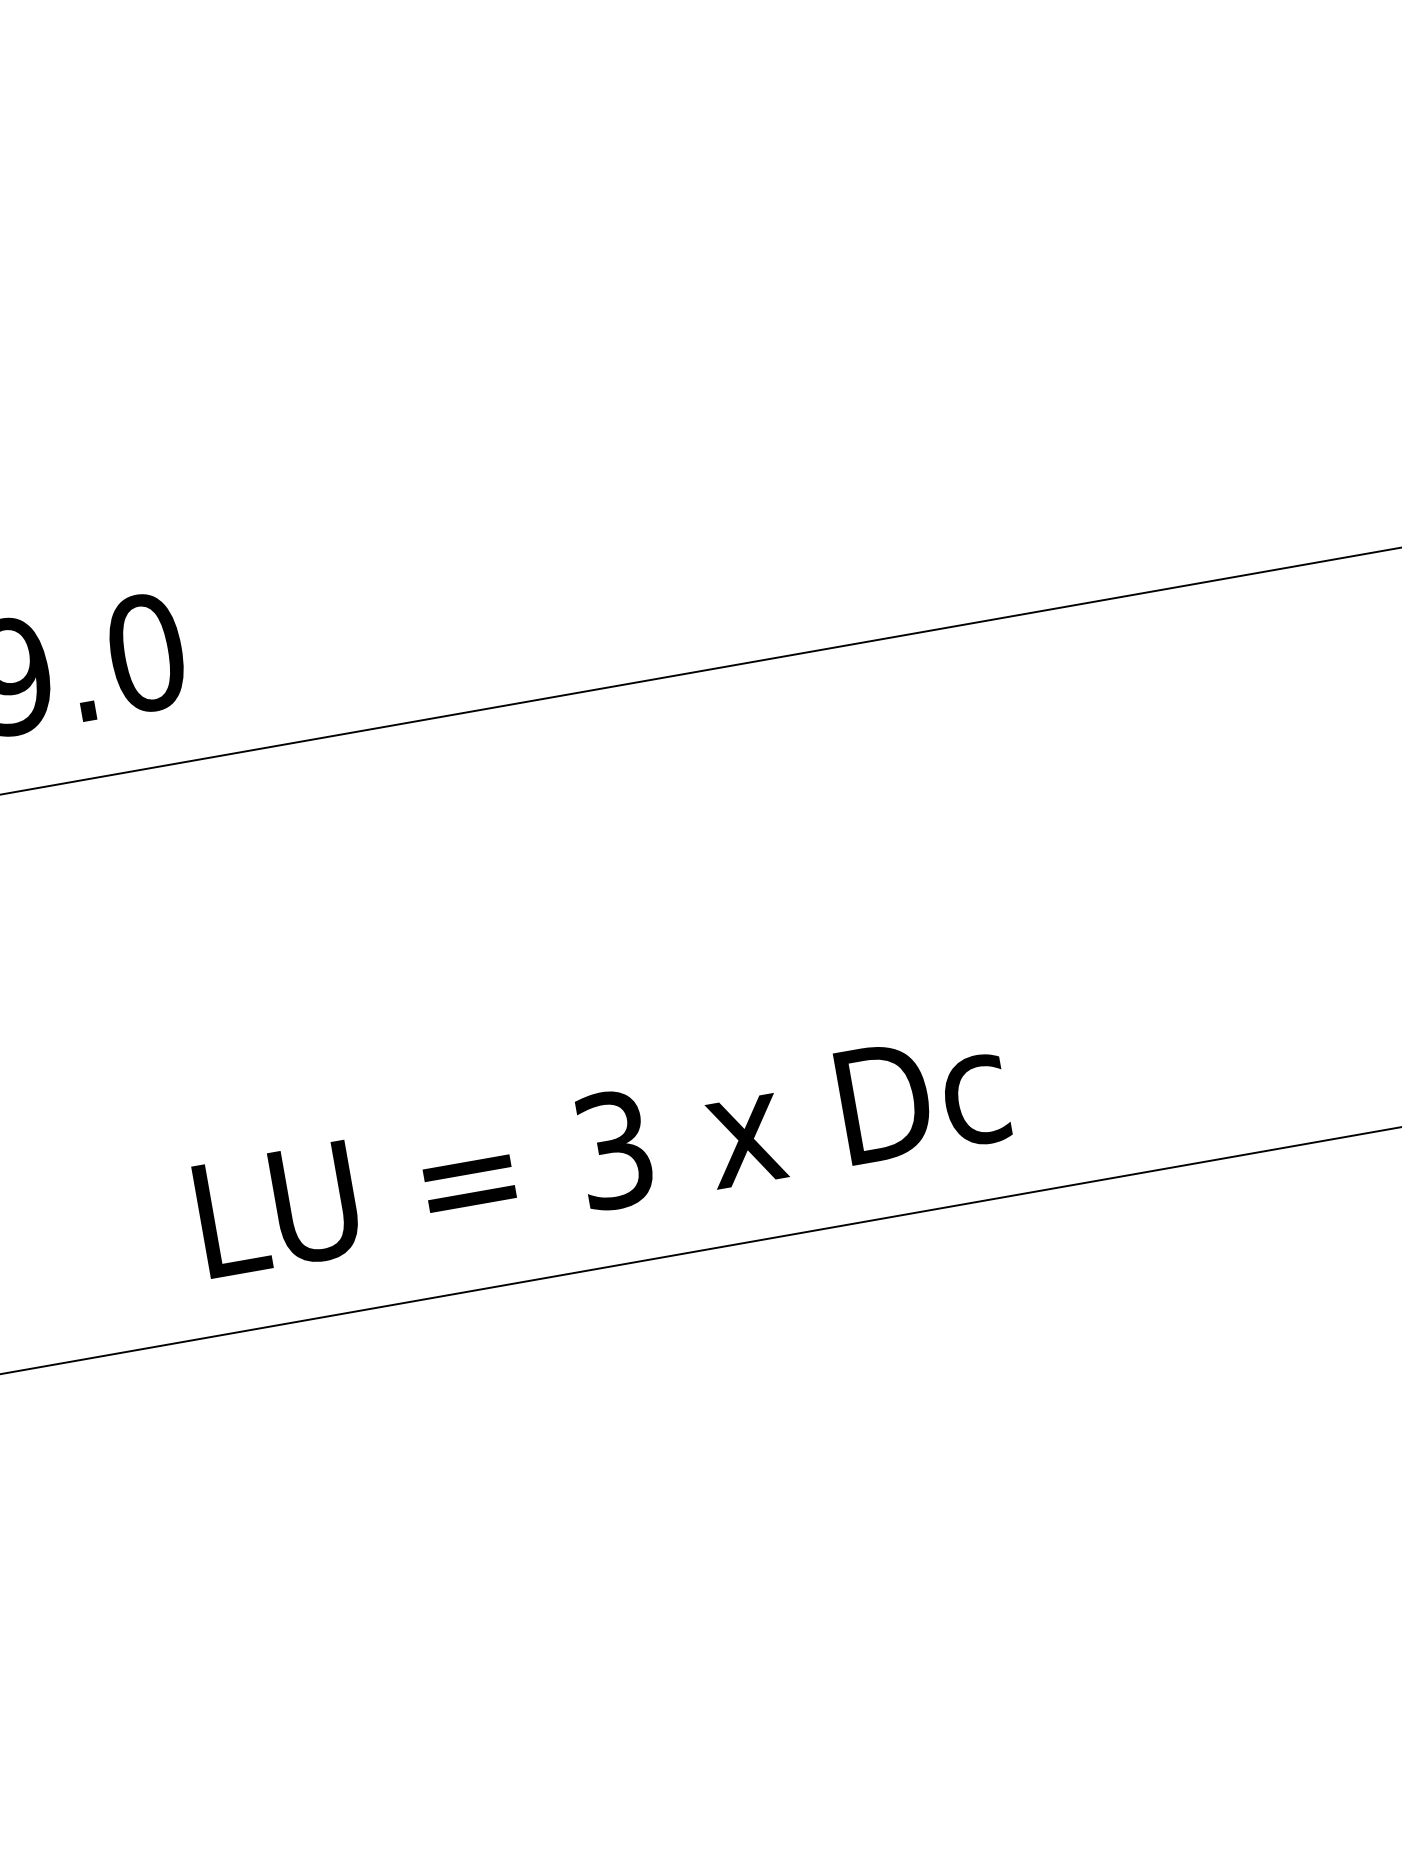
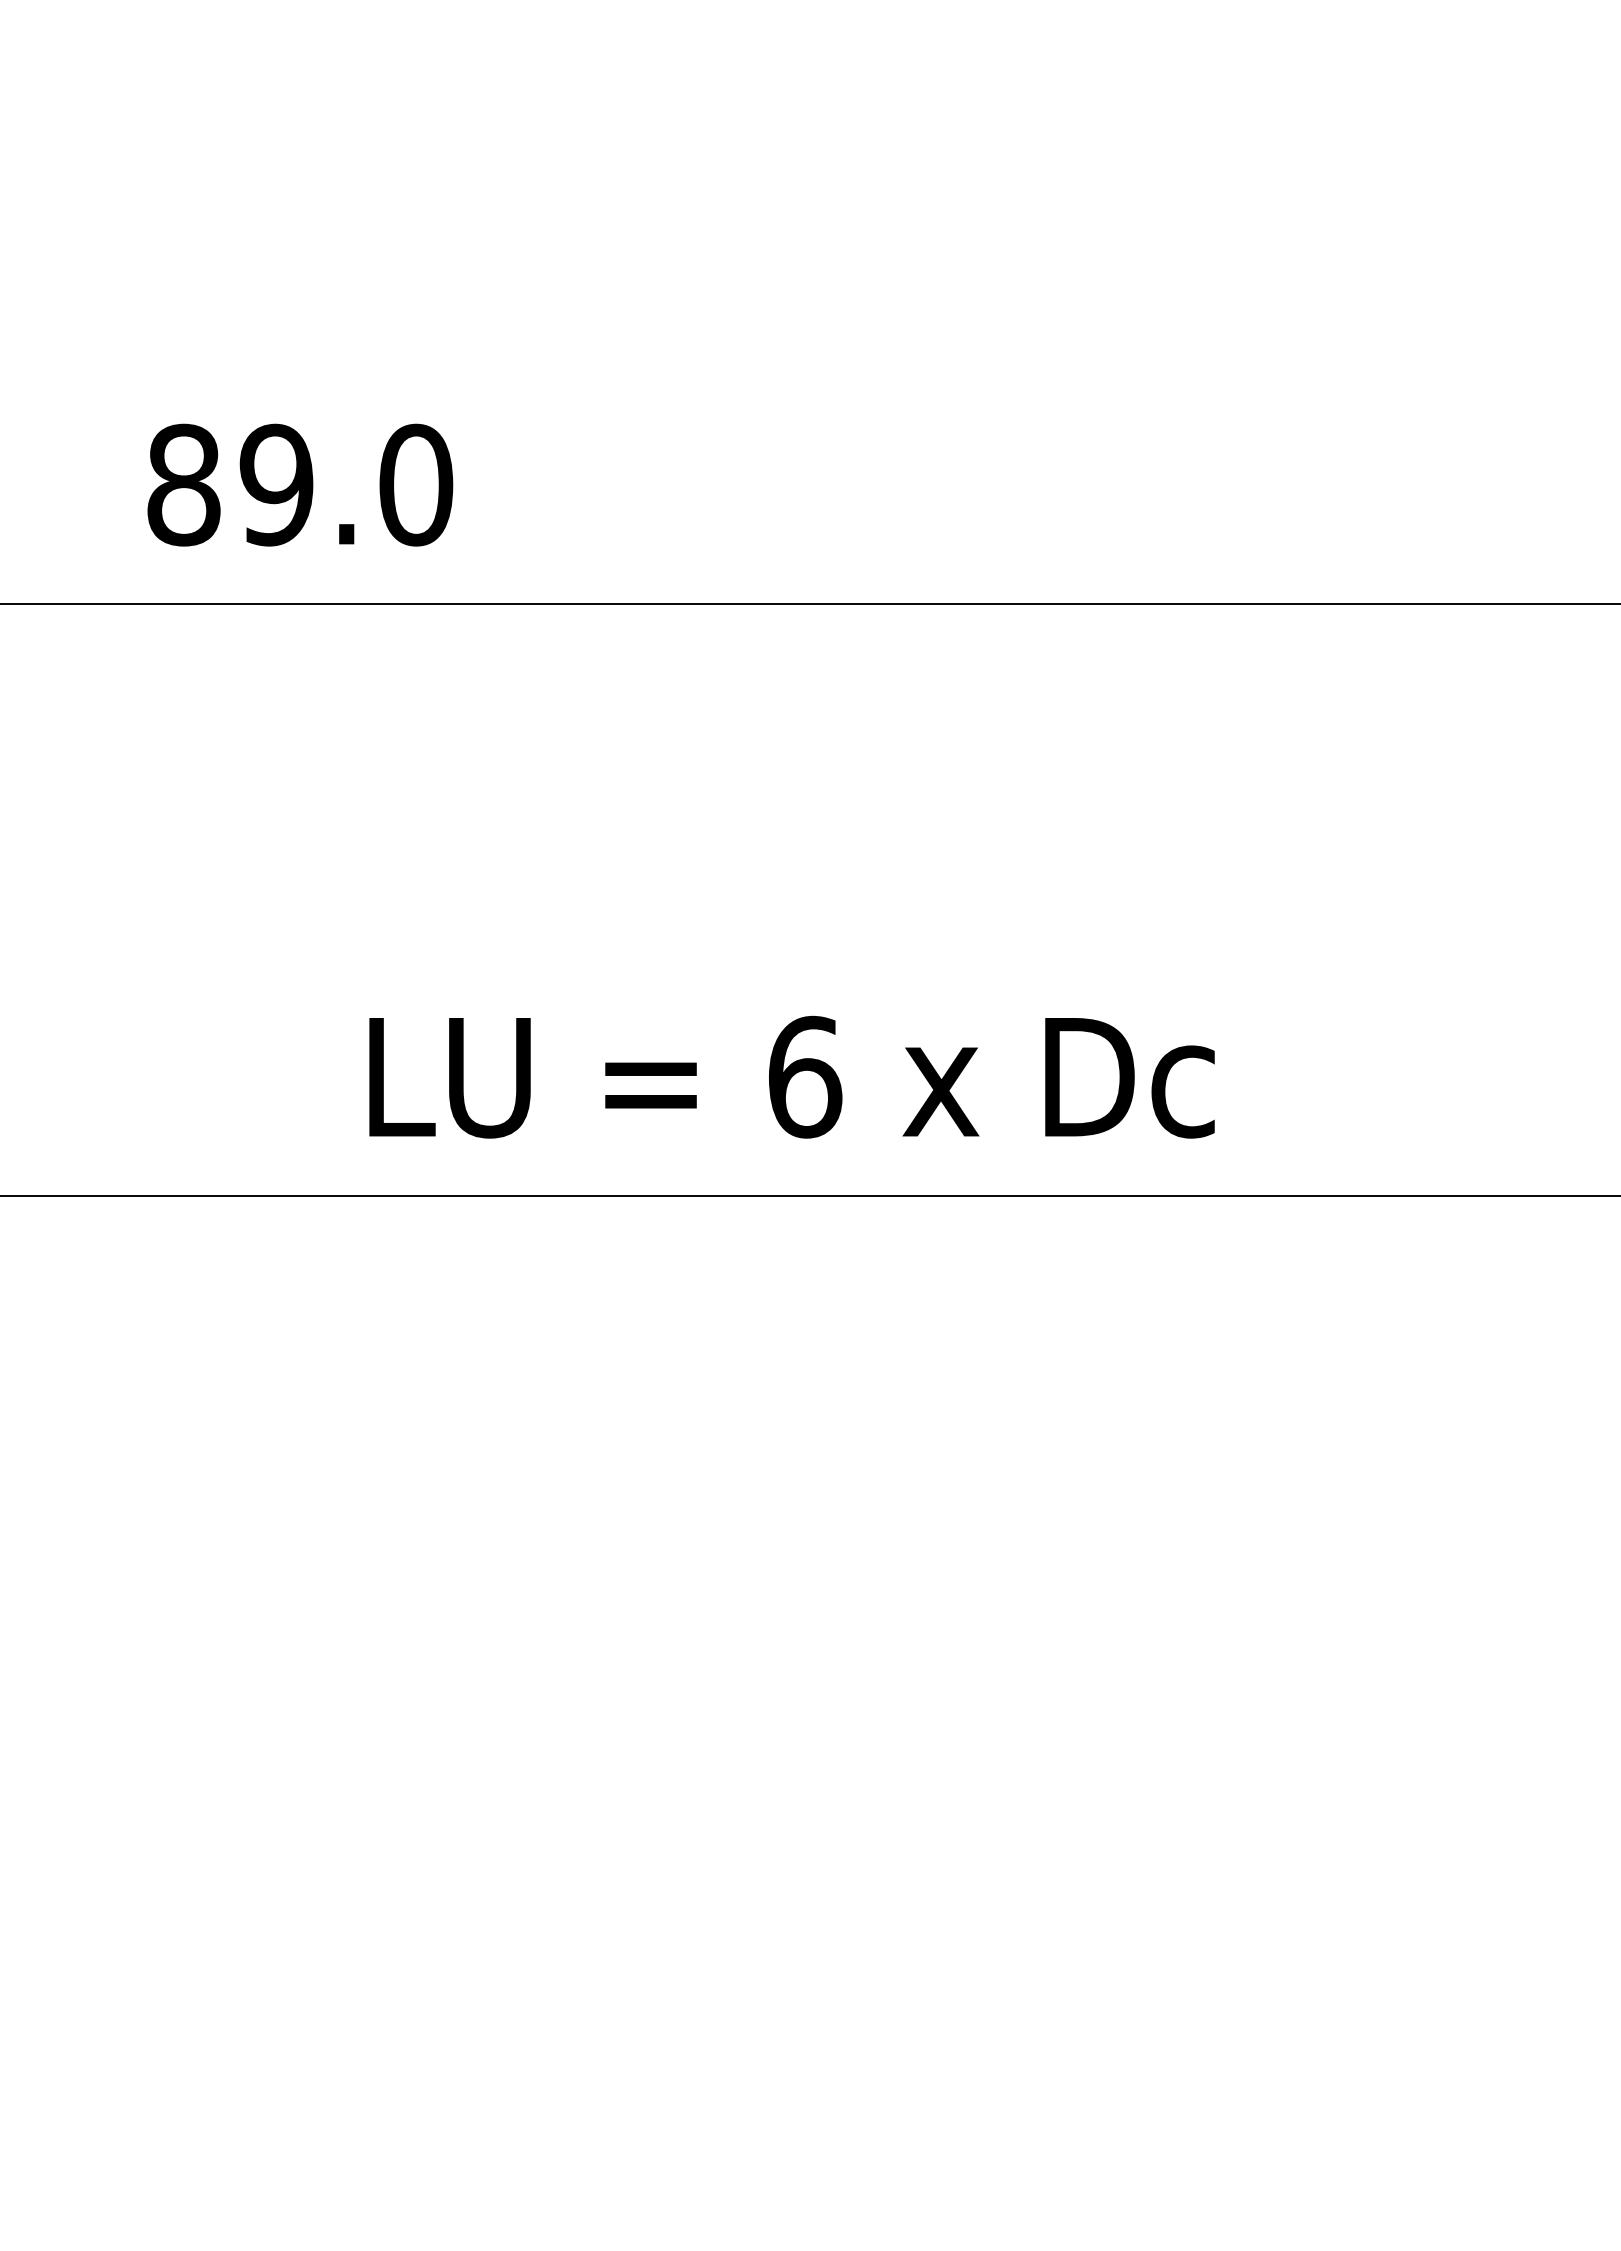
text: (614, 1149) -> (805, 1076), 3 -> 6

